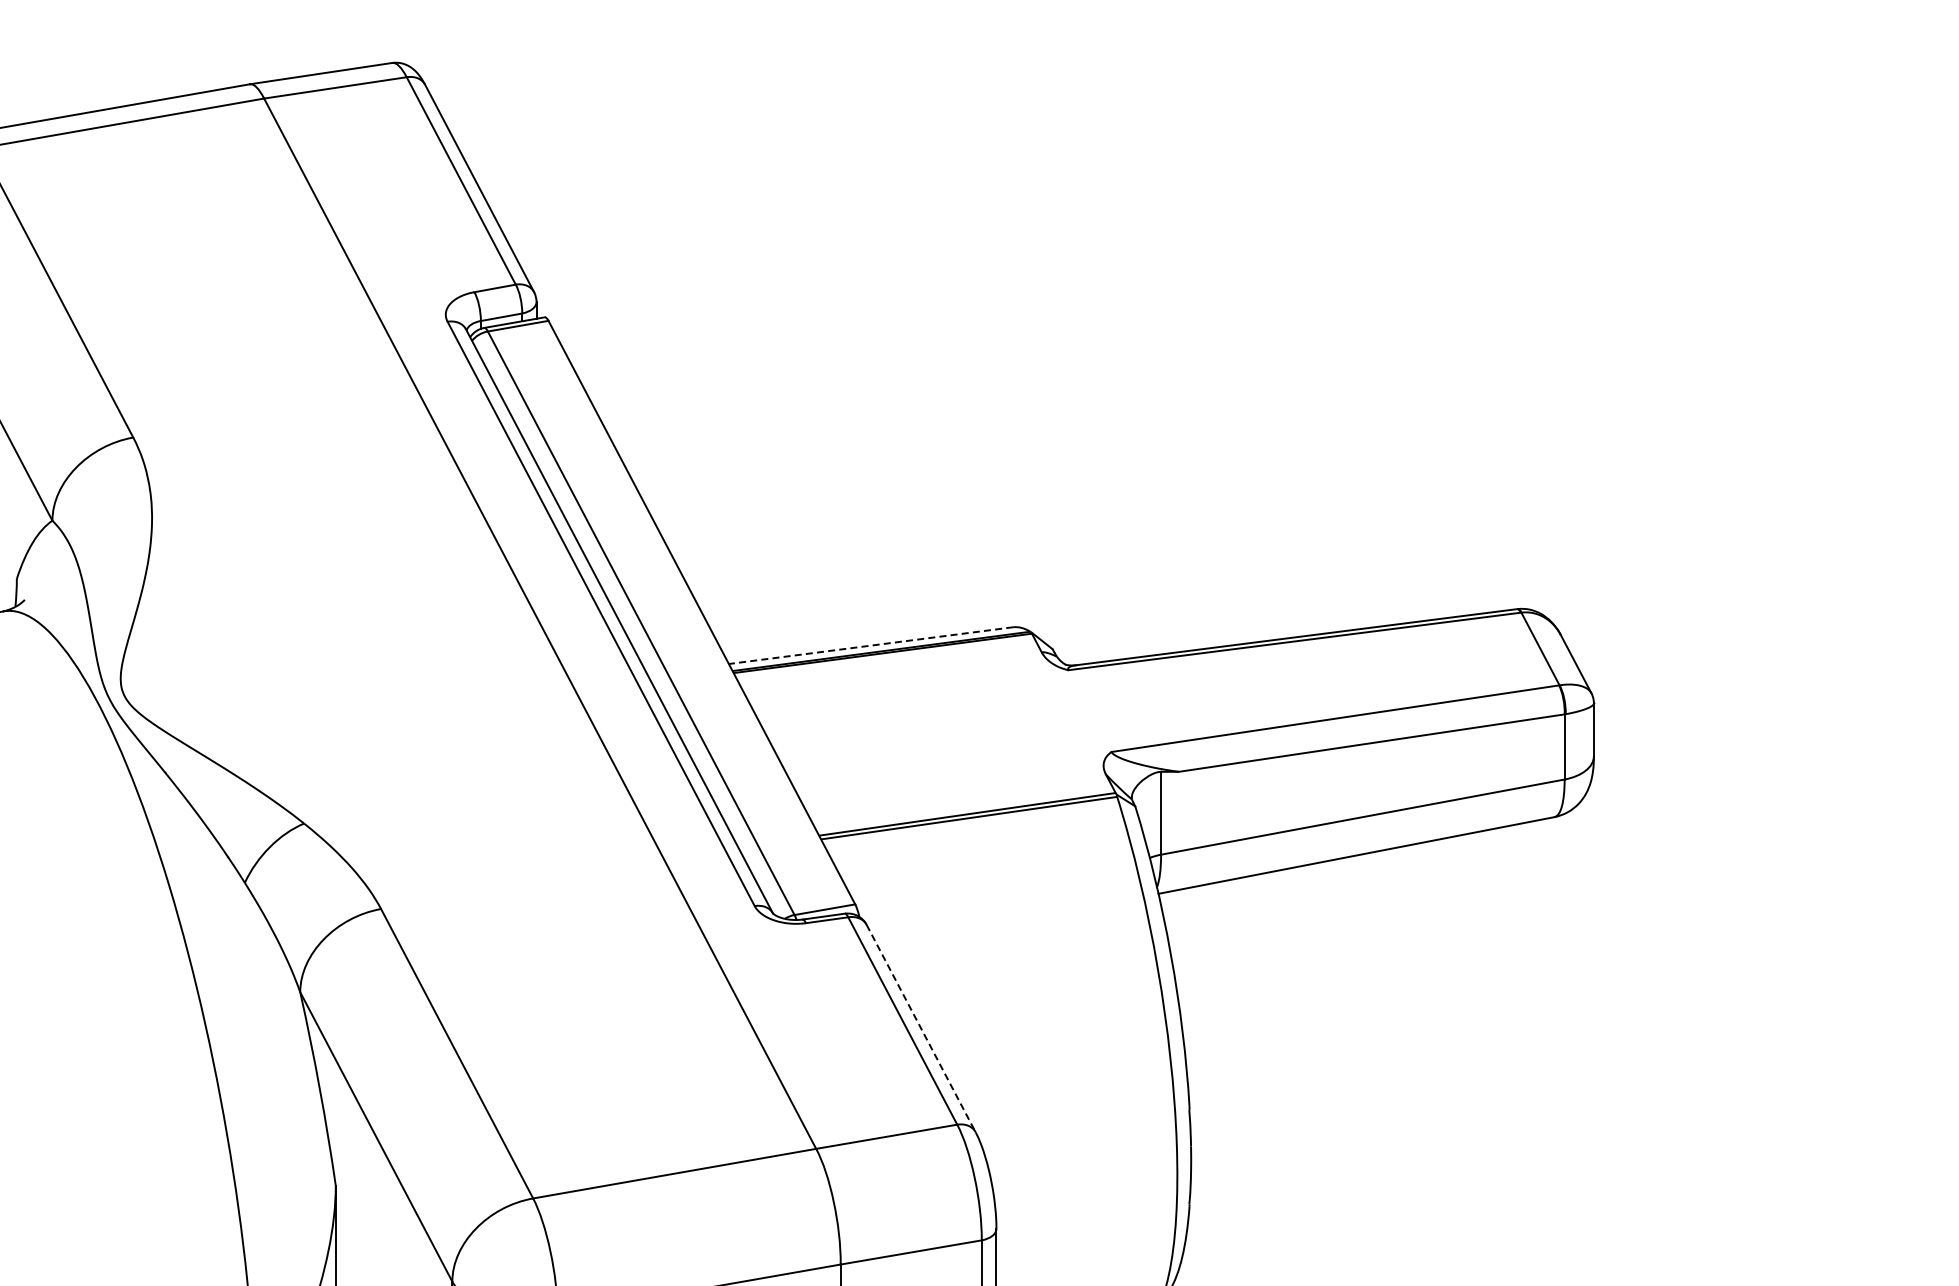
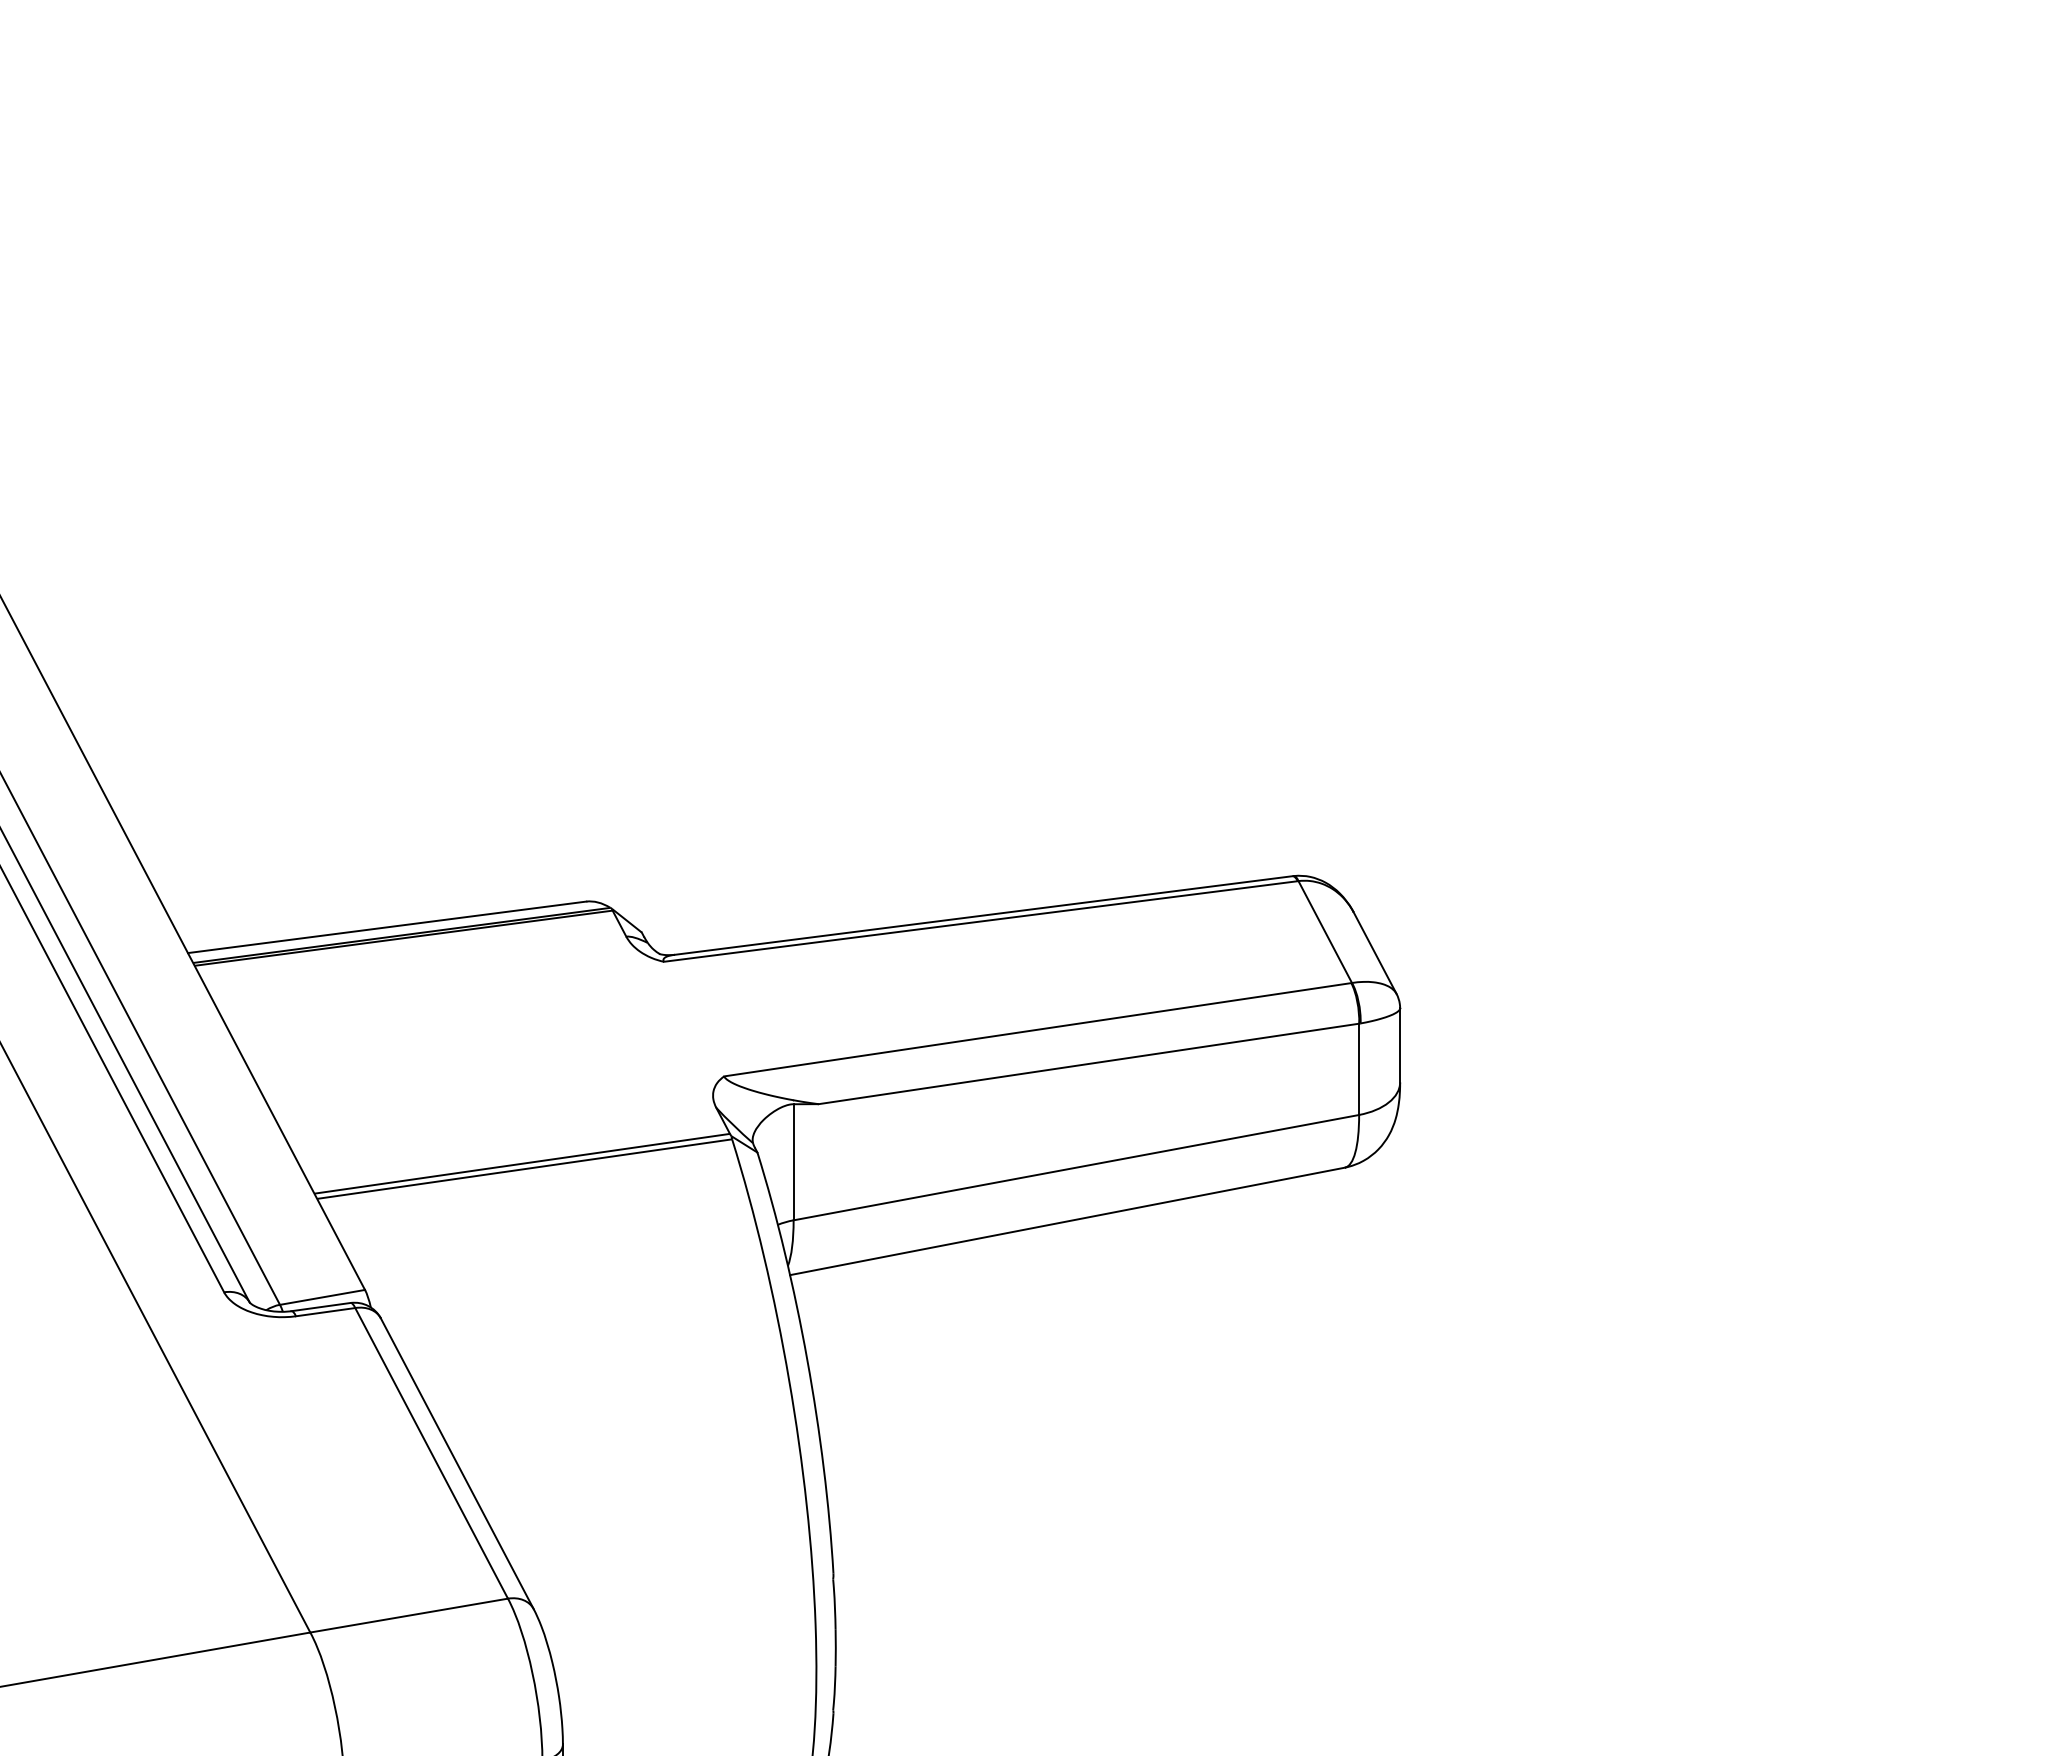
line: (870, 645) -> (386, 927), dashed -> solid
line: (921, 1028) -> (457, 1463), dashed -> solid

